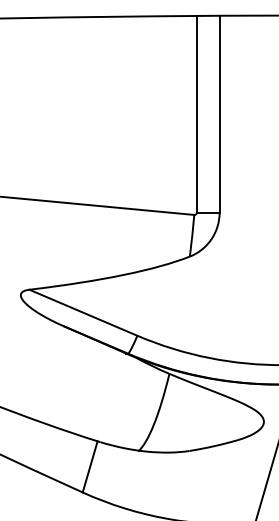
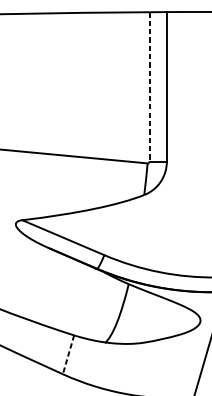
line: (196, 114) -> (149, 87), solid -> dashed
line: (90, 466) -> (68, 354), solid -> dashed

